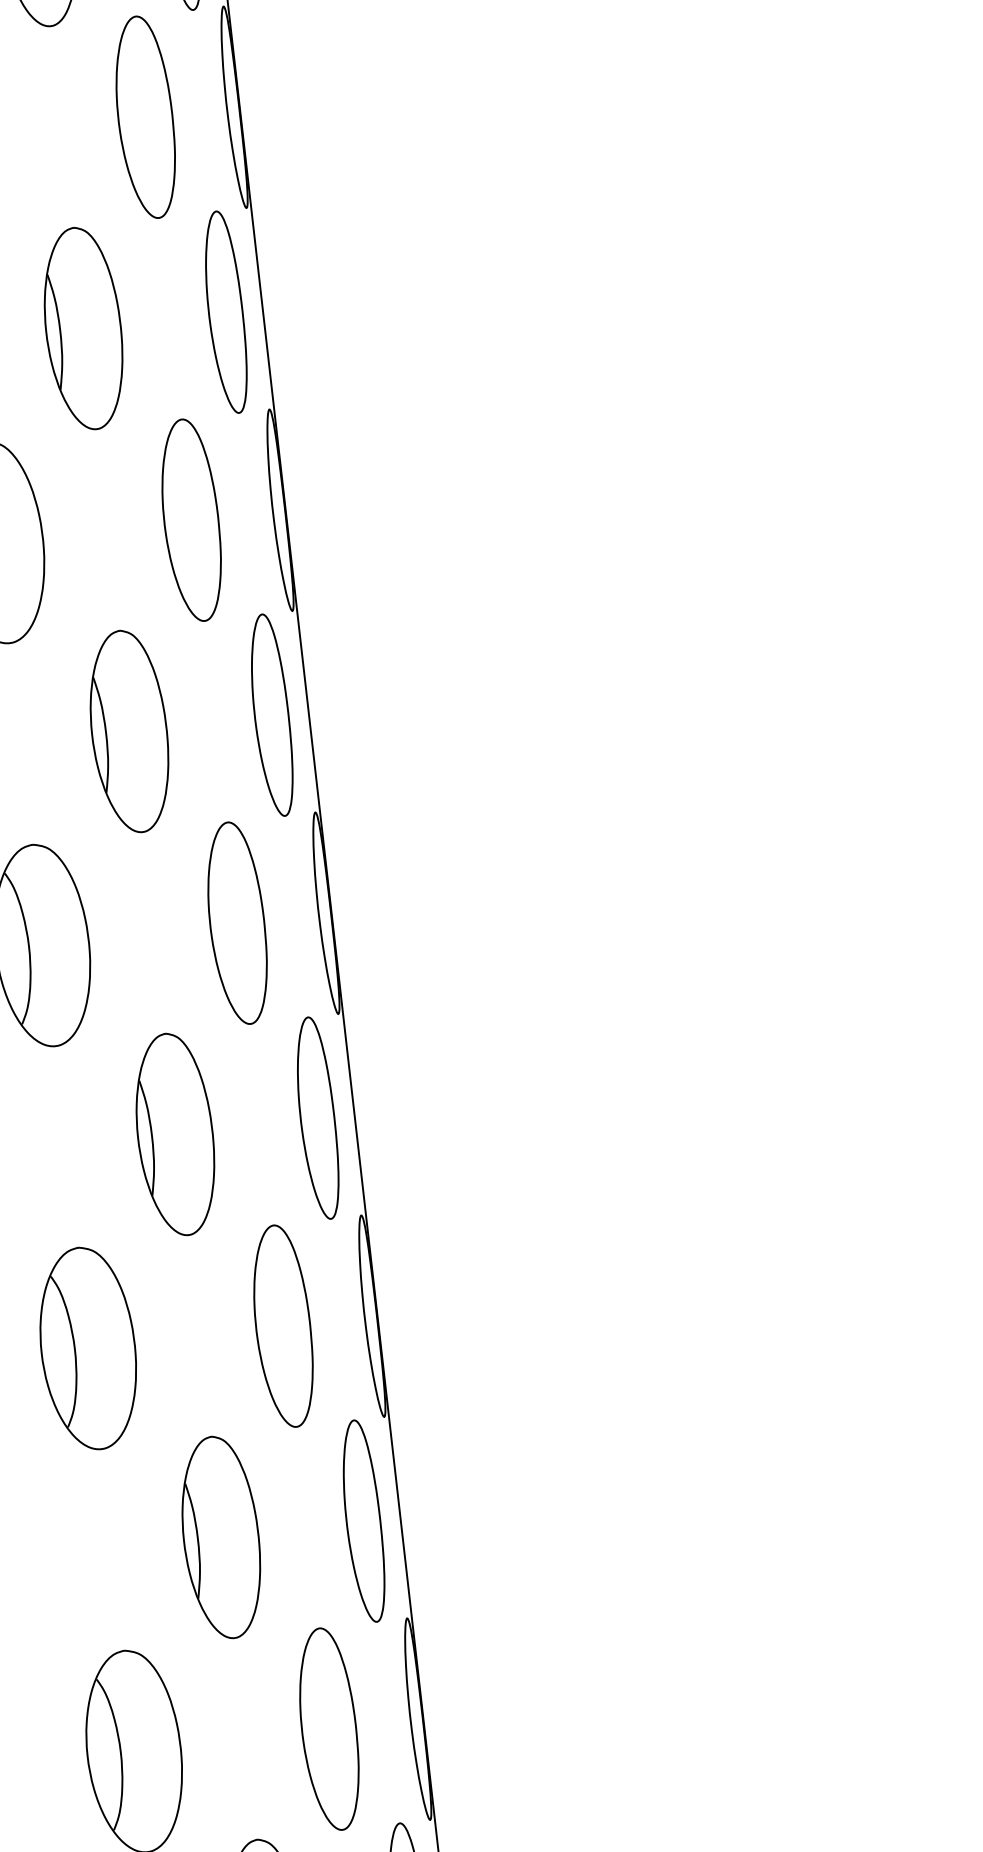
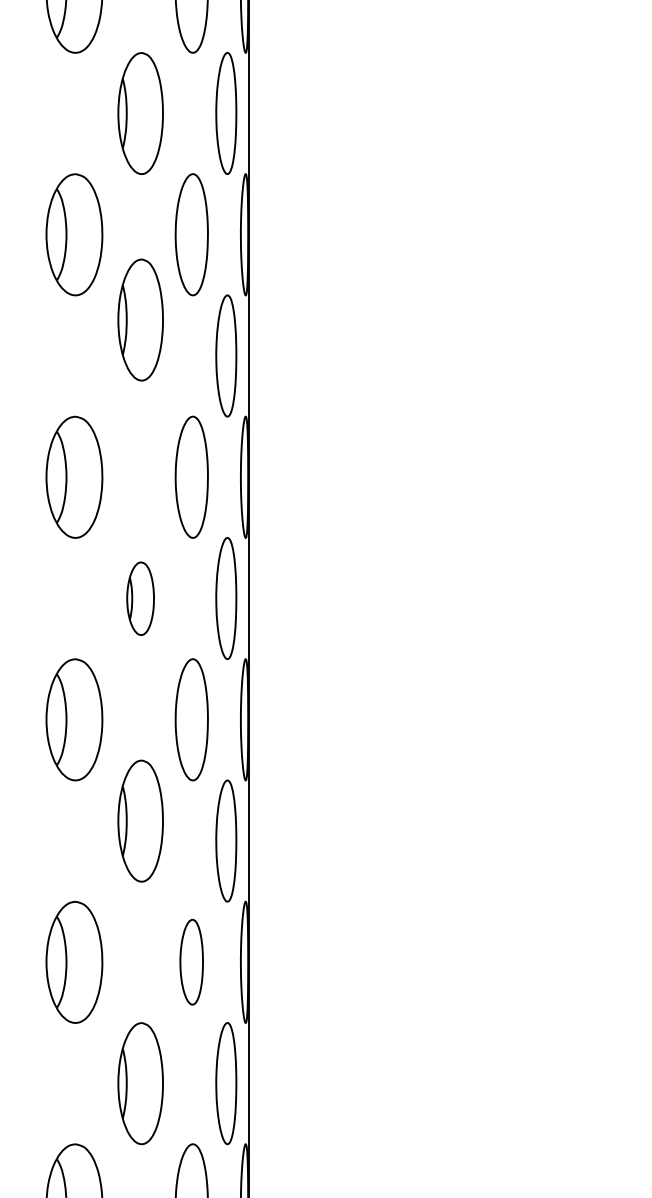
part: (128, 730) -> (140, 319), moved
part: (174, 1134) -> (140, 598), size x0.6
part: (220, 1536) -> (140, 820), moved
part: (328, 1728) -> (191, 961), size x0.7

